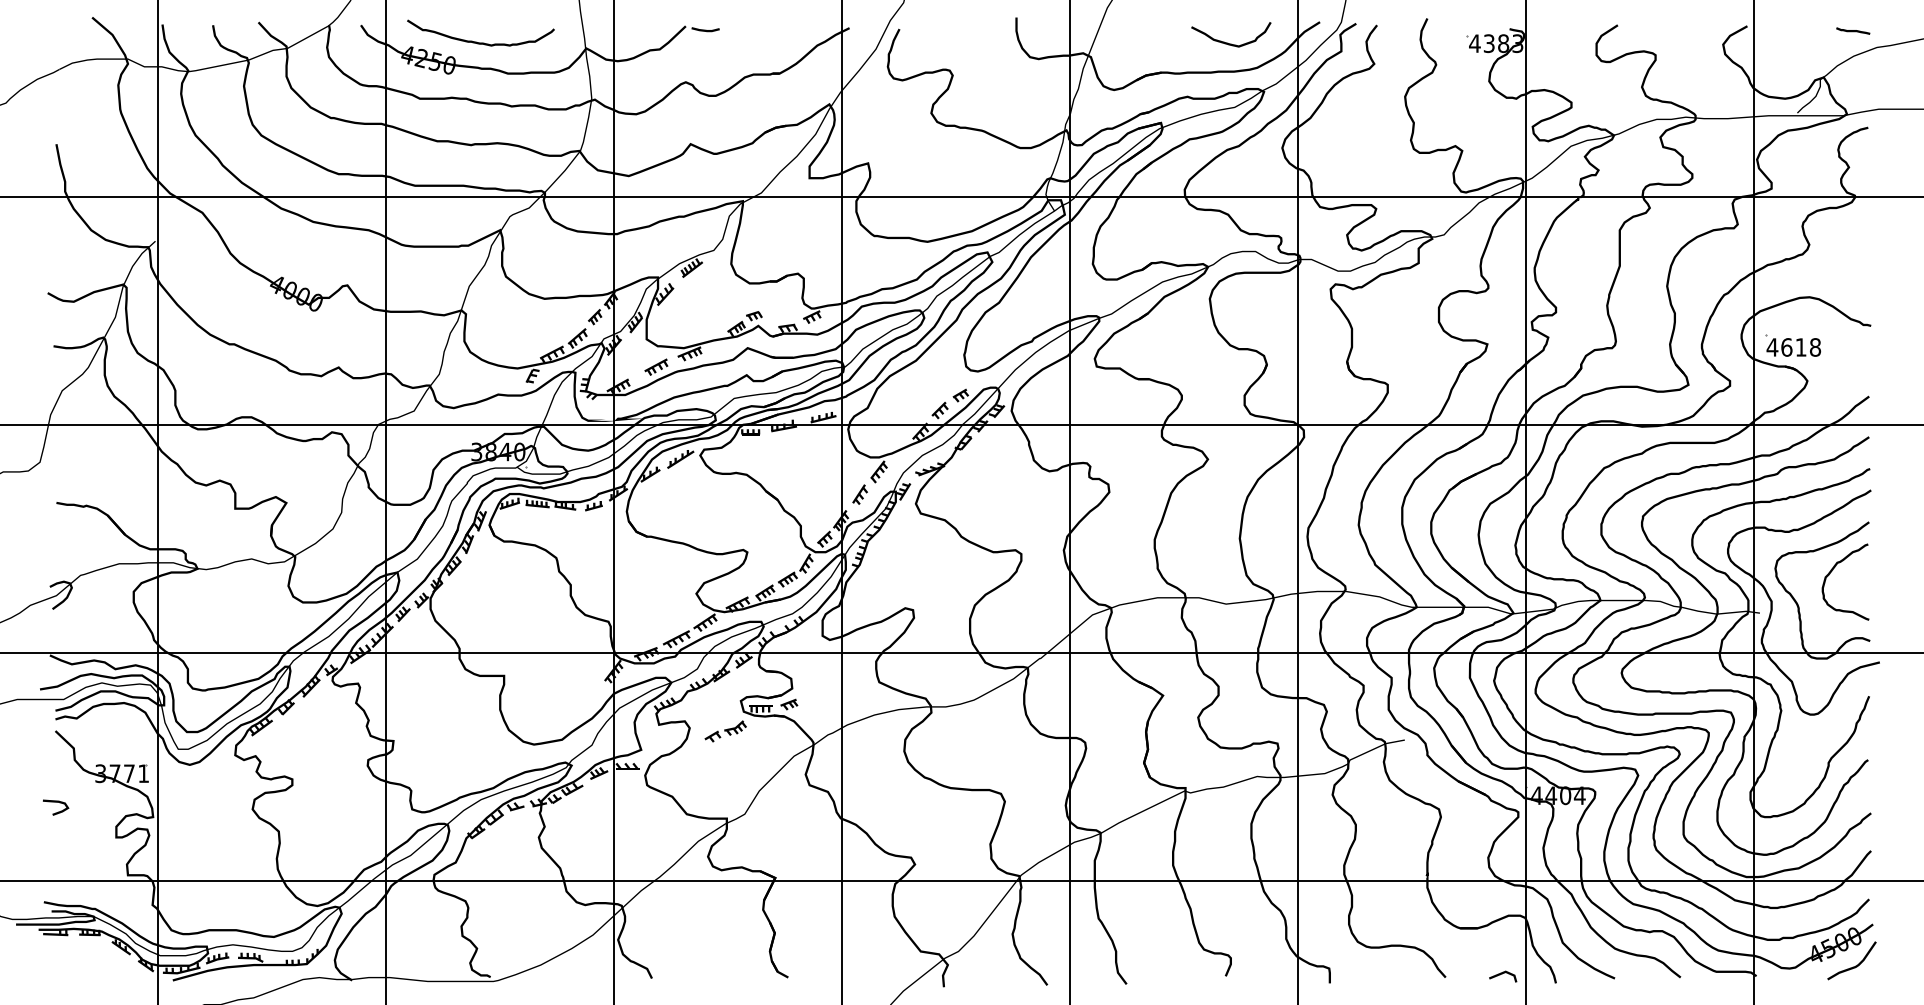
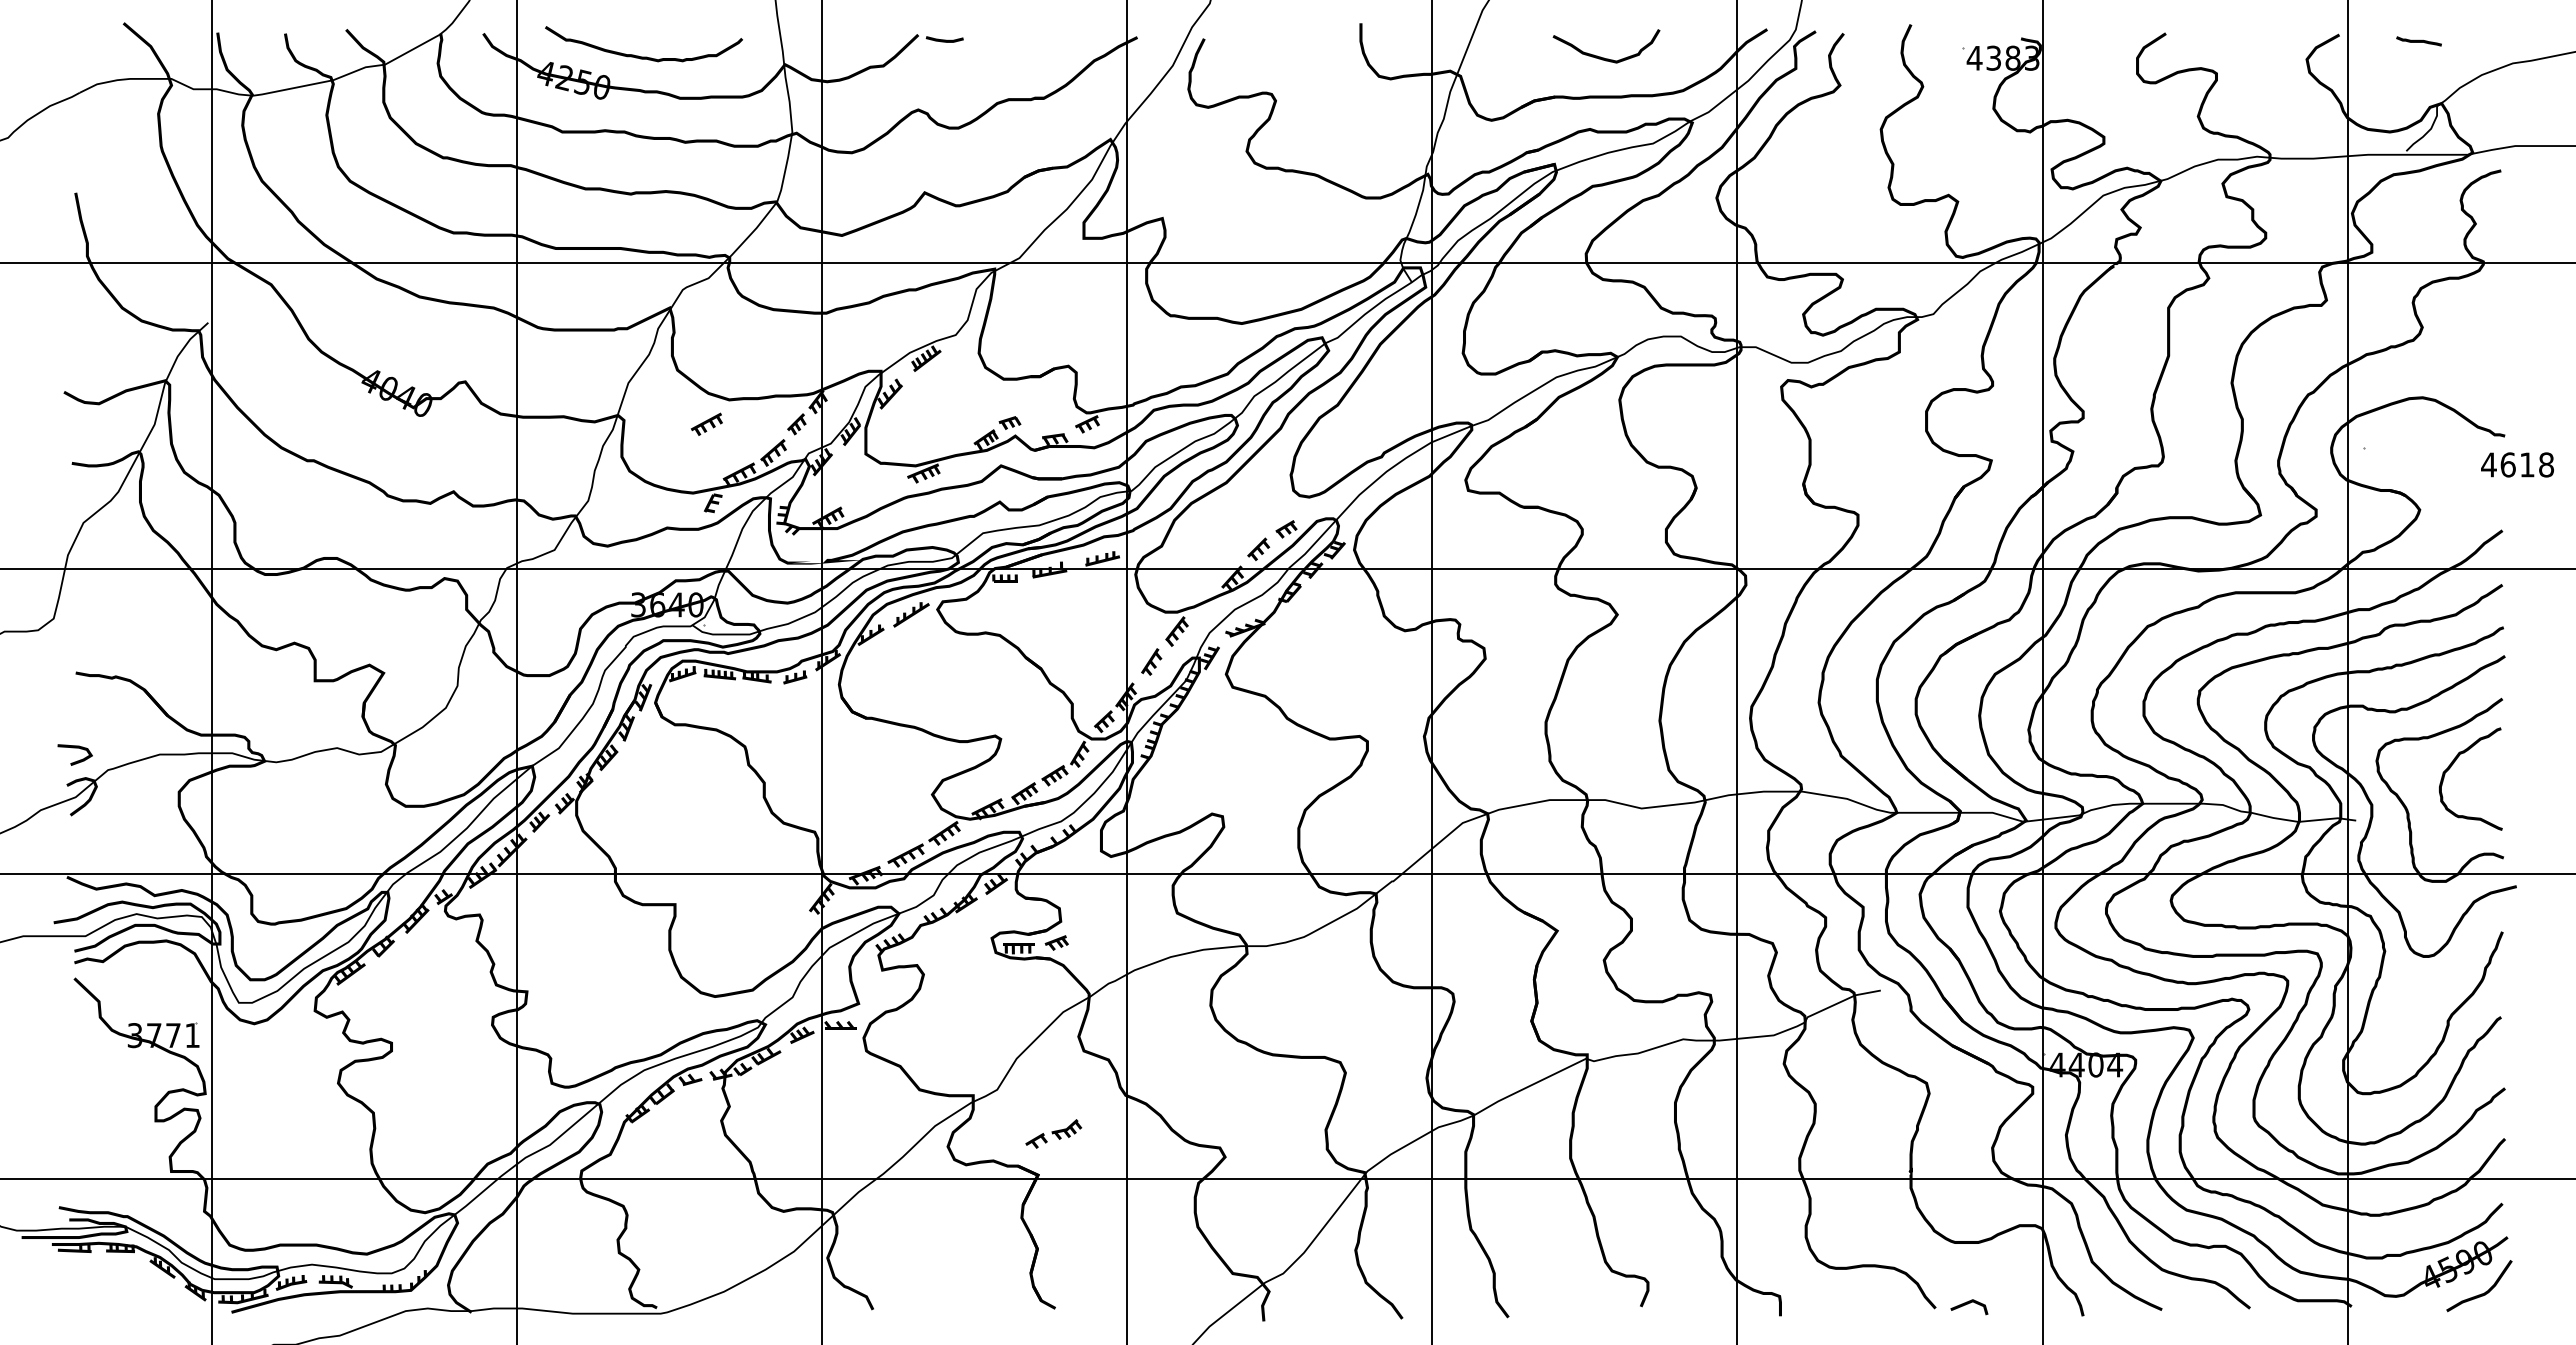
curve: (1852, 31) -> (2418, 41), moved
curve: (1229, 43) -> (1604, 57), moved
text: (302, 297) -> (405, 397), 4000 -> 4040
text: (1793, 347) -> (2517, 464), moved
part: (656, 366) -> (706, 423), moved
text: (491, 451) -> (657, 604), 3840 -> 3640
part: (725, 731) -> (1053, 1133), moved
curve: (55, 802) -> (74, 748), moved
text: (1841, 942) -> (2465, 1261), 4500 -> 4590
line: (1502, 974) -> (1968, 1304), moved

